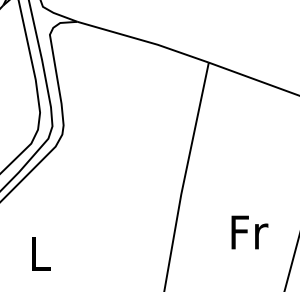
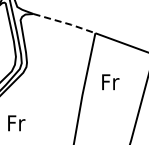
line: (145, 41) -> (65, 23), solid -> dashed
text: (249, 233) -> (110, 82), moved
text: (41, 254) -> (16, 123), L -> Fr

